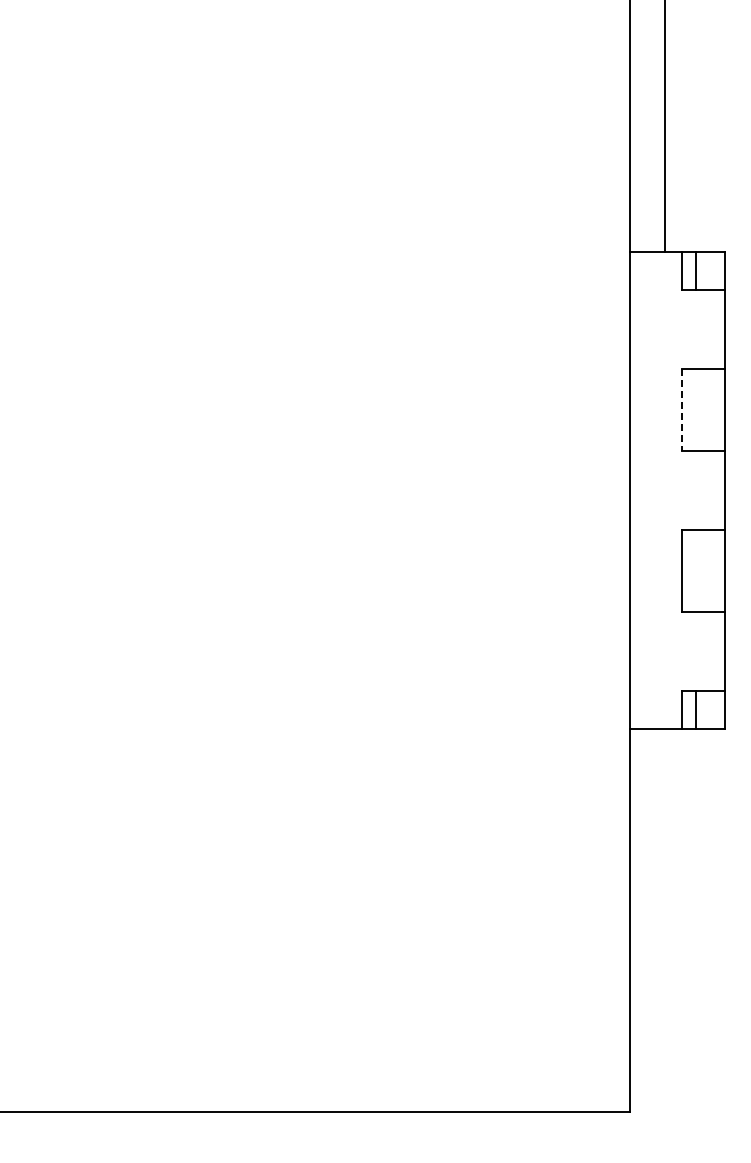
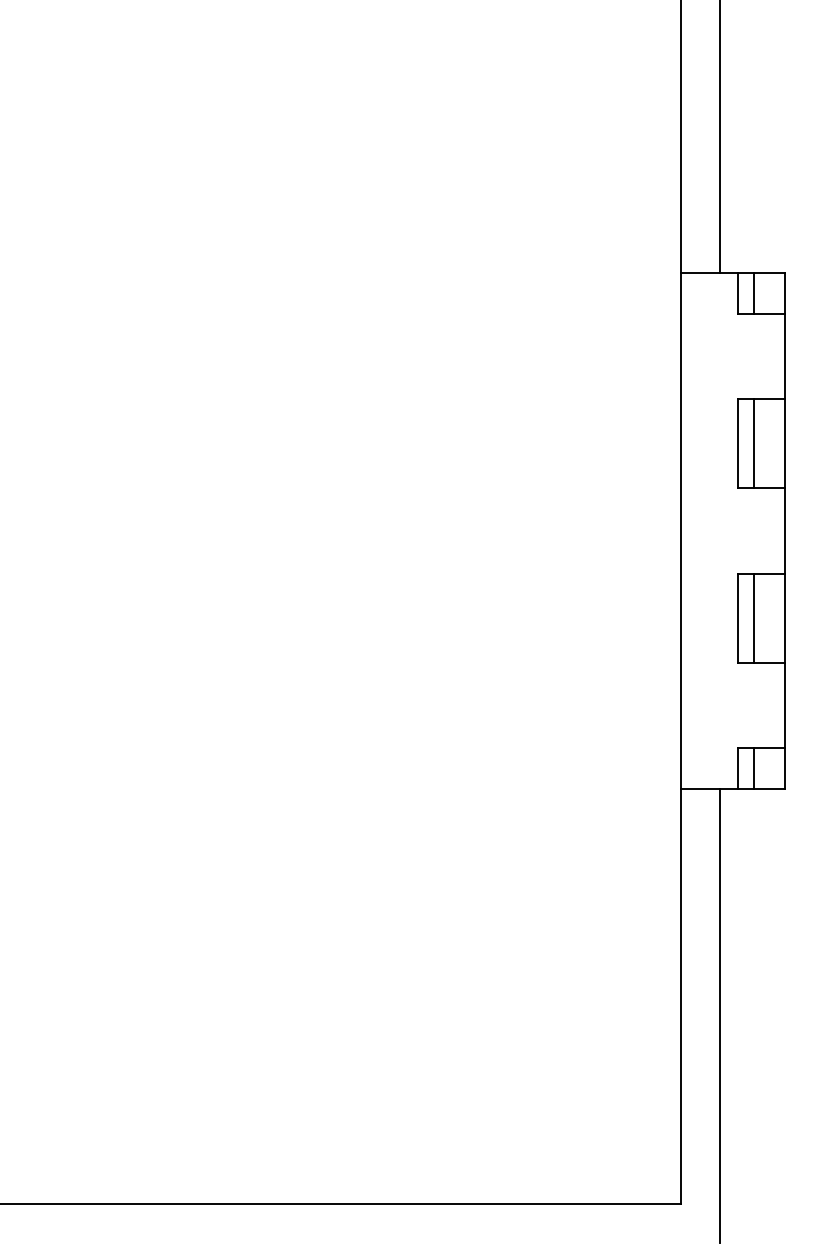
line: (696, 409) -> (753, 443), added
line: (681, 410) -> (737, 444), dashed -> solid
line: (696, 570) -> (753, 617), added
line: (665, 938) -> (720, 1015), added

